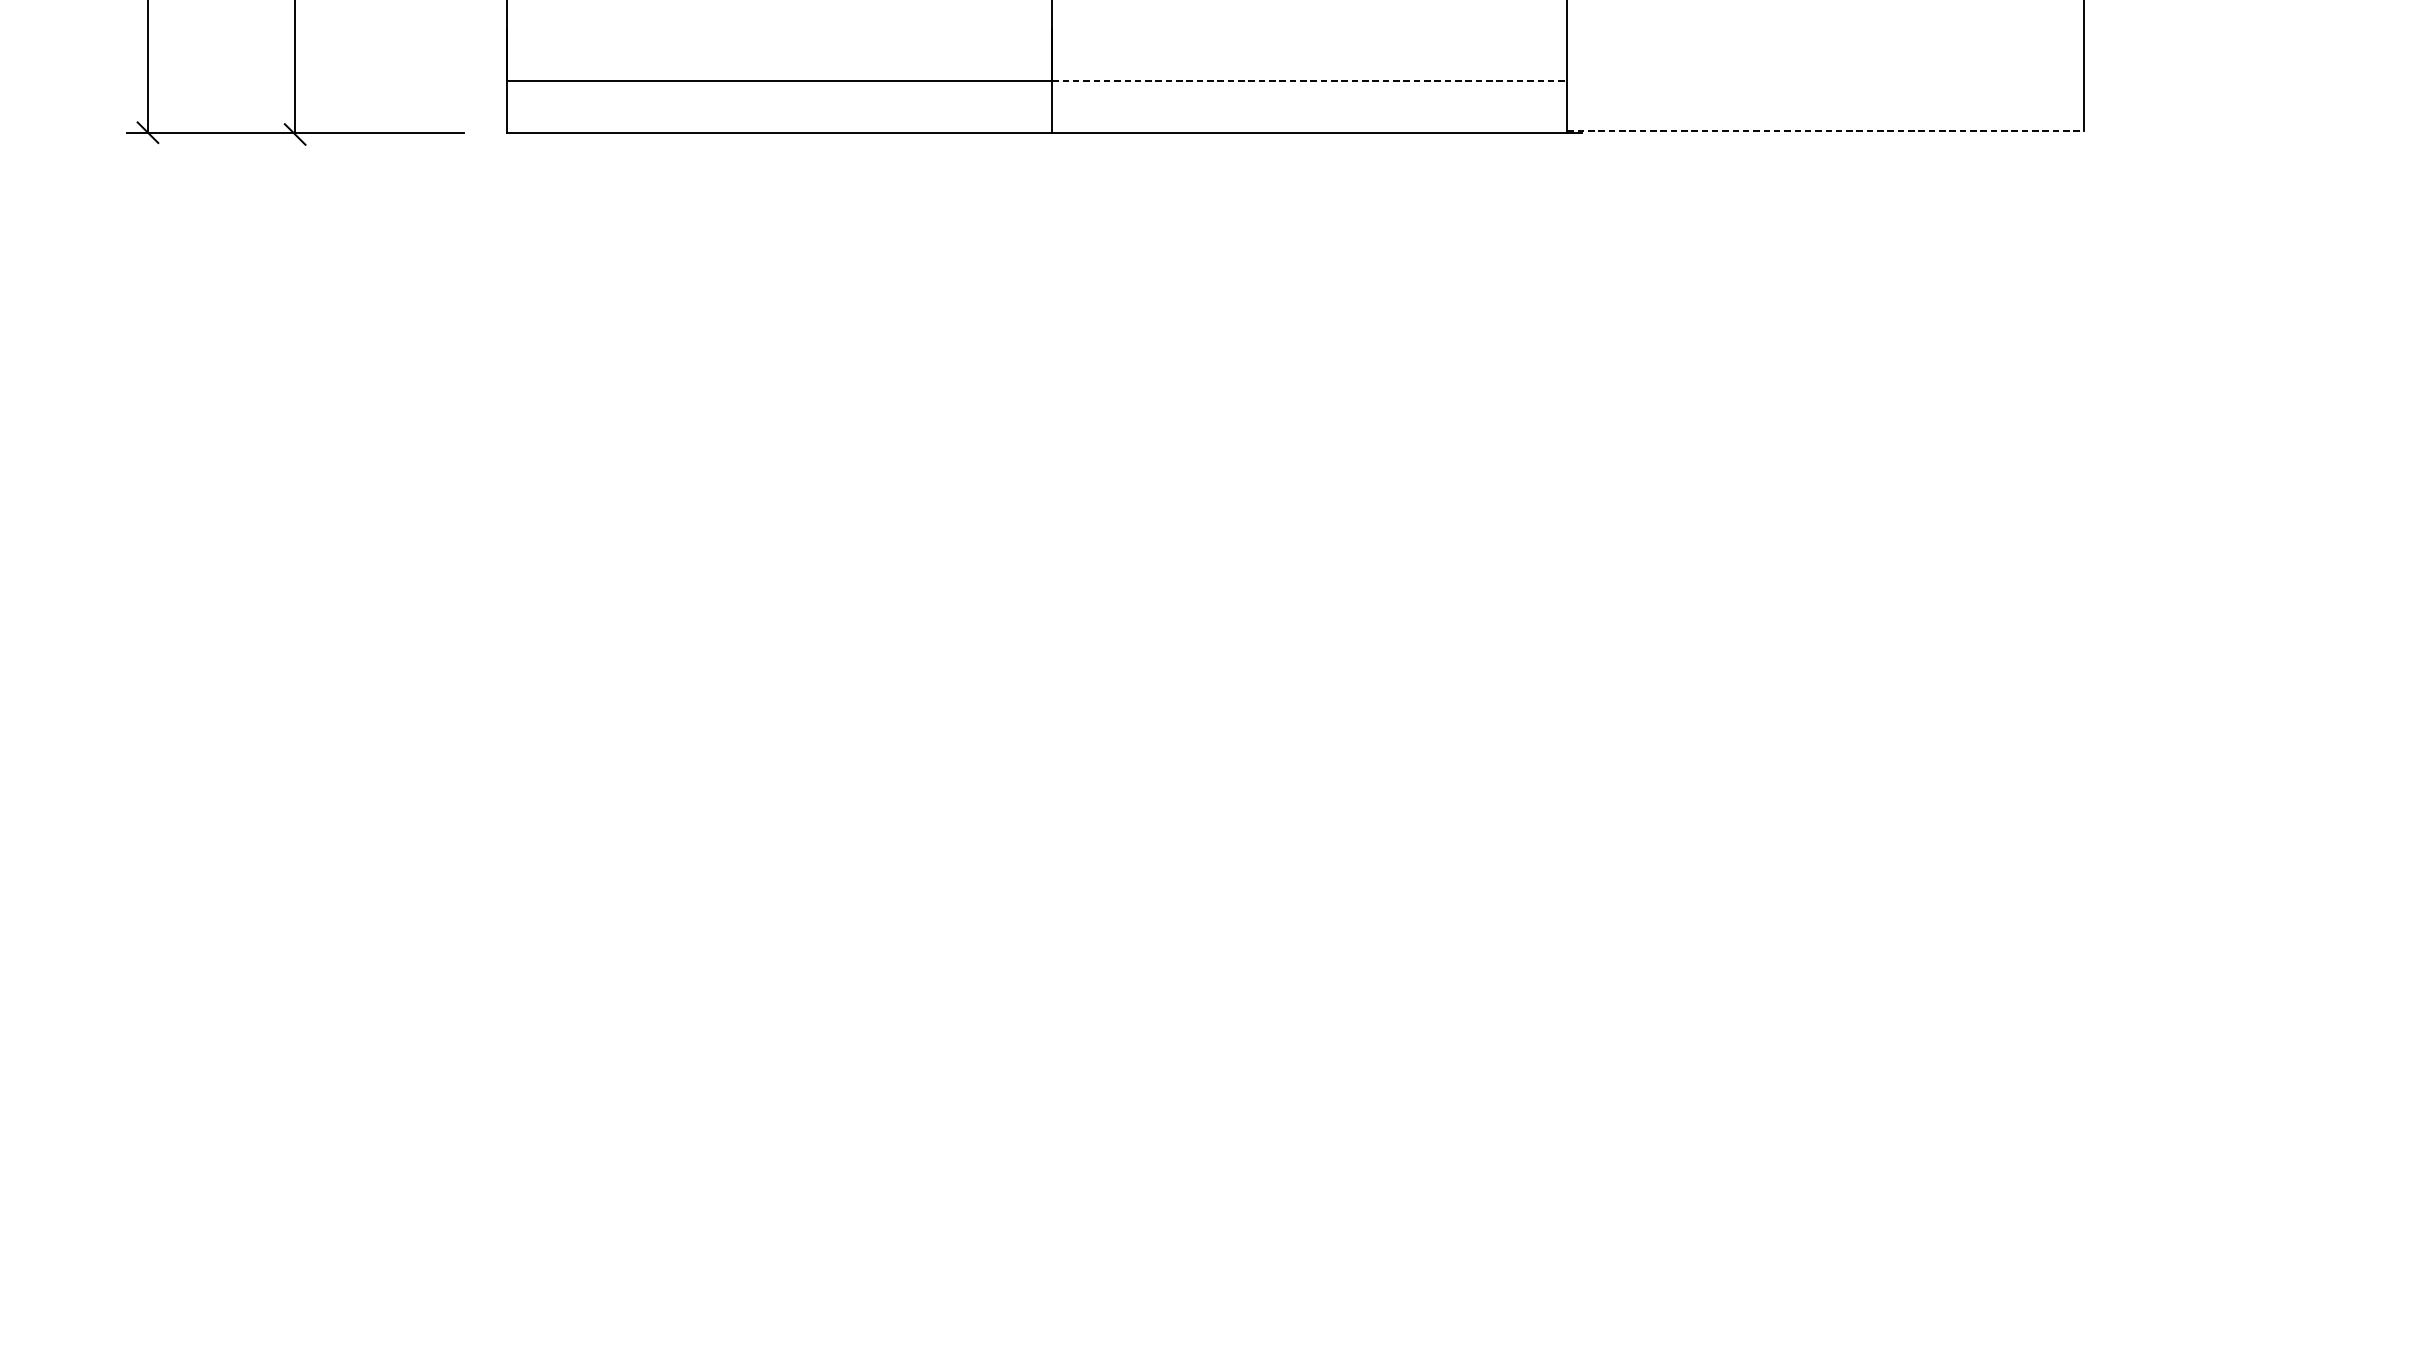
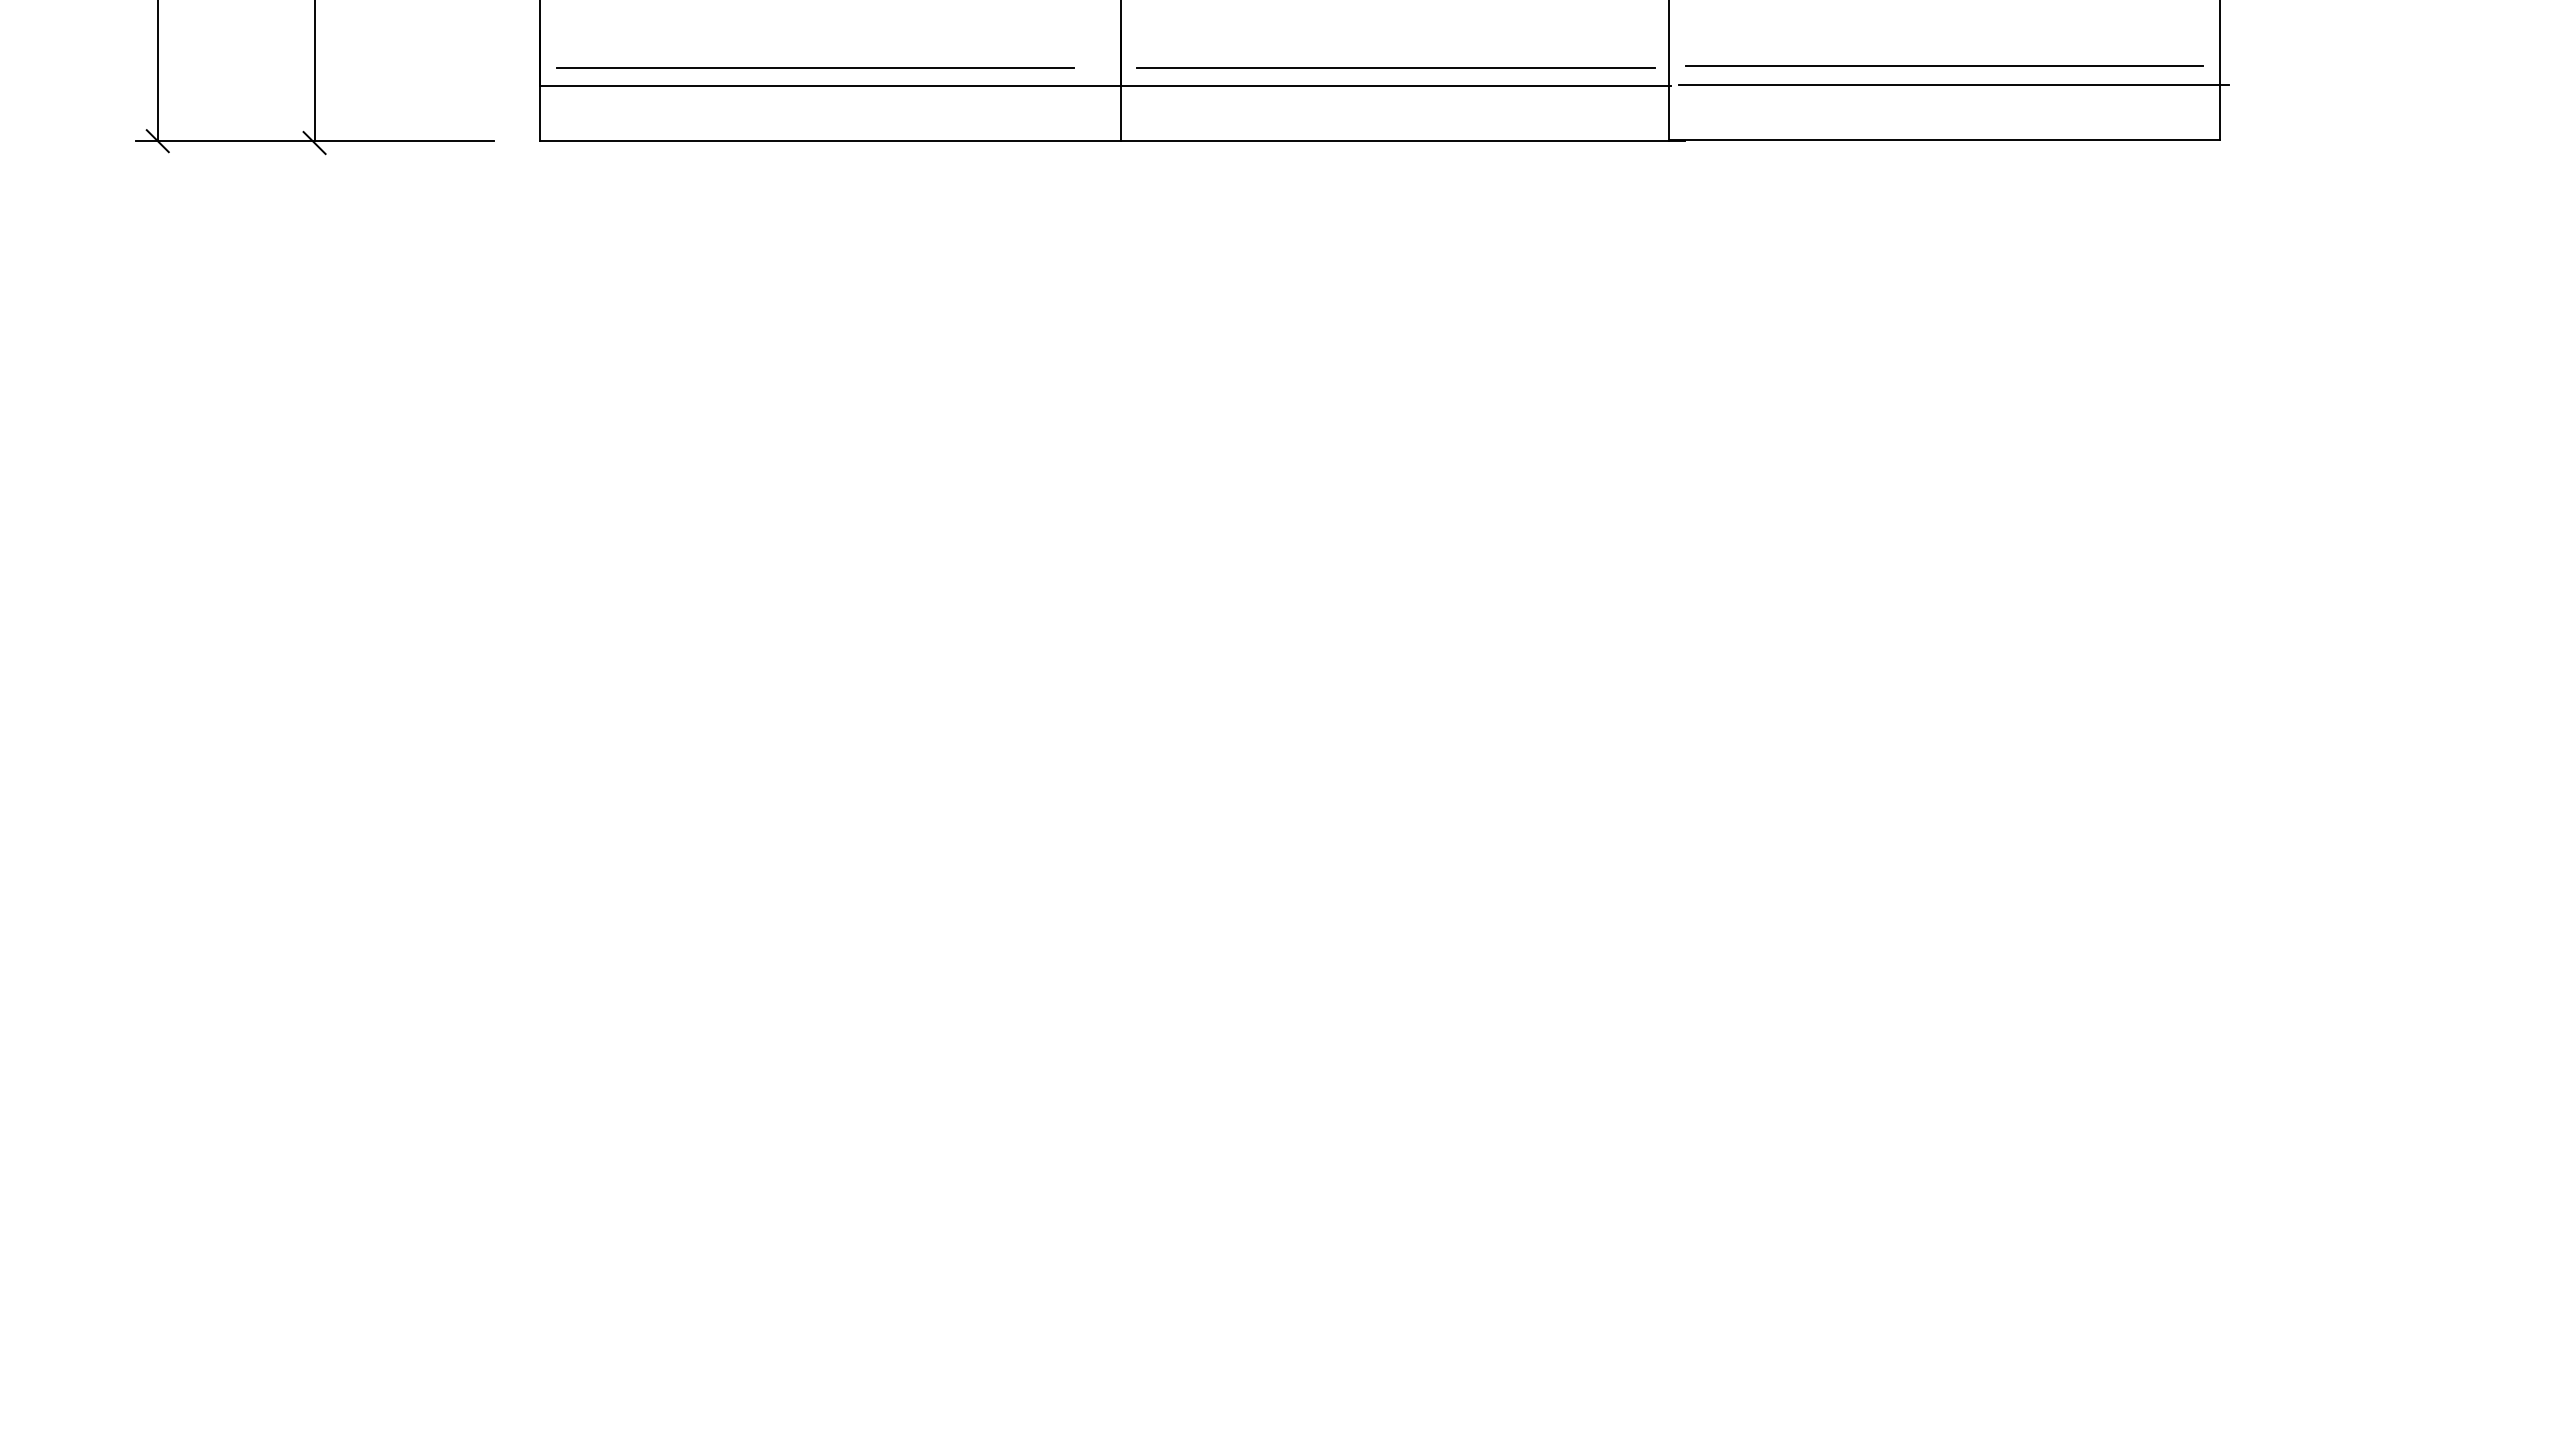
line: (1825, 62) -> (1944, 66), added
line: (764, 63) -> (814, 67), added
line: (1309, 63) -> (1395, 67), added
line: (1833, 79) -> (1953, 84), added
line: (1310, 81) -> (1396, 86), dashed -> solid
line: (1826, 131) -> (1945, 139), dashed -> solid

